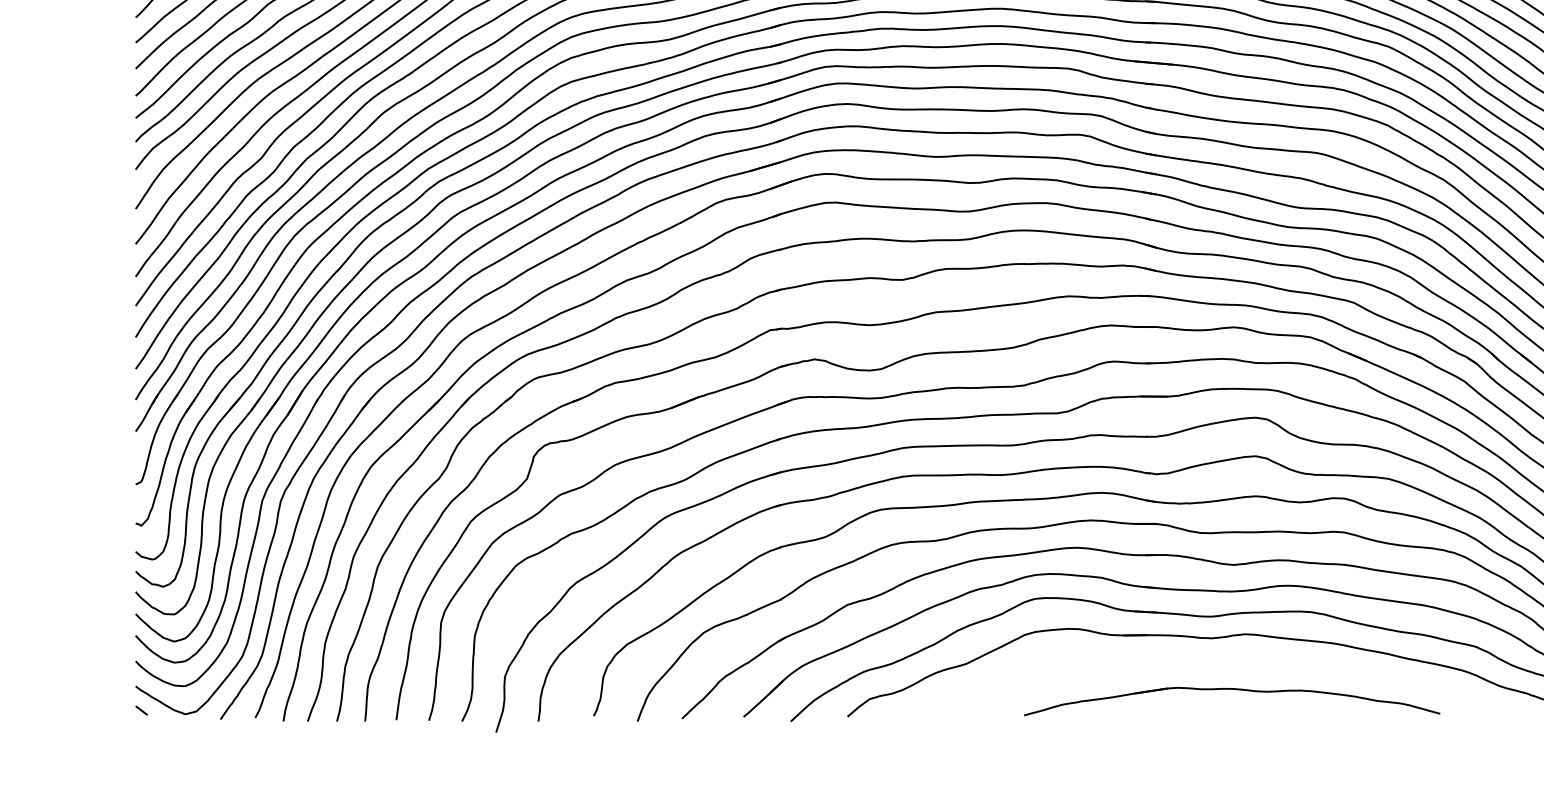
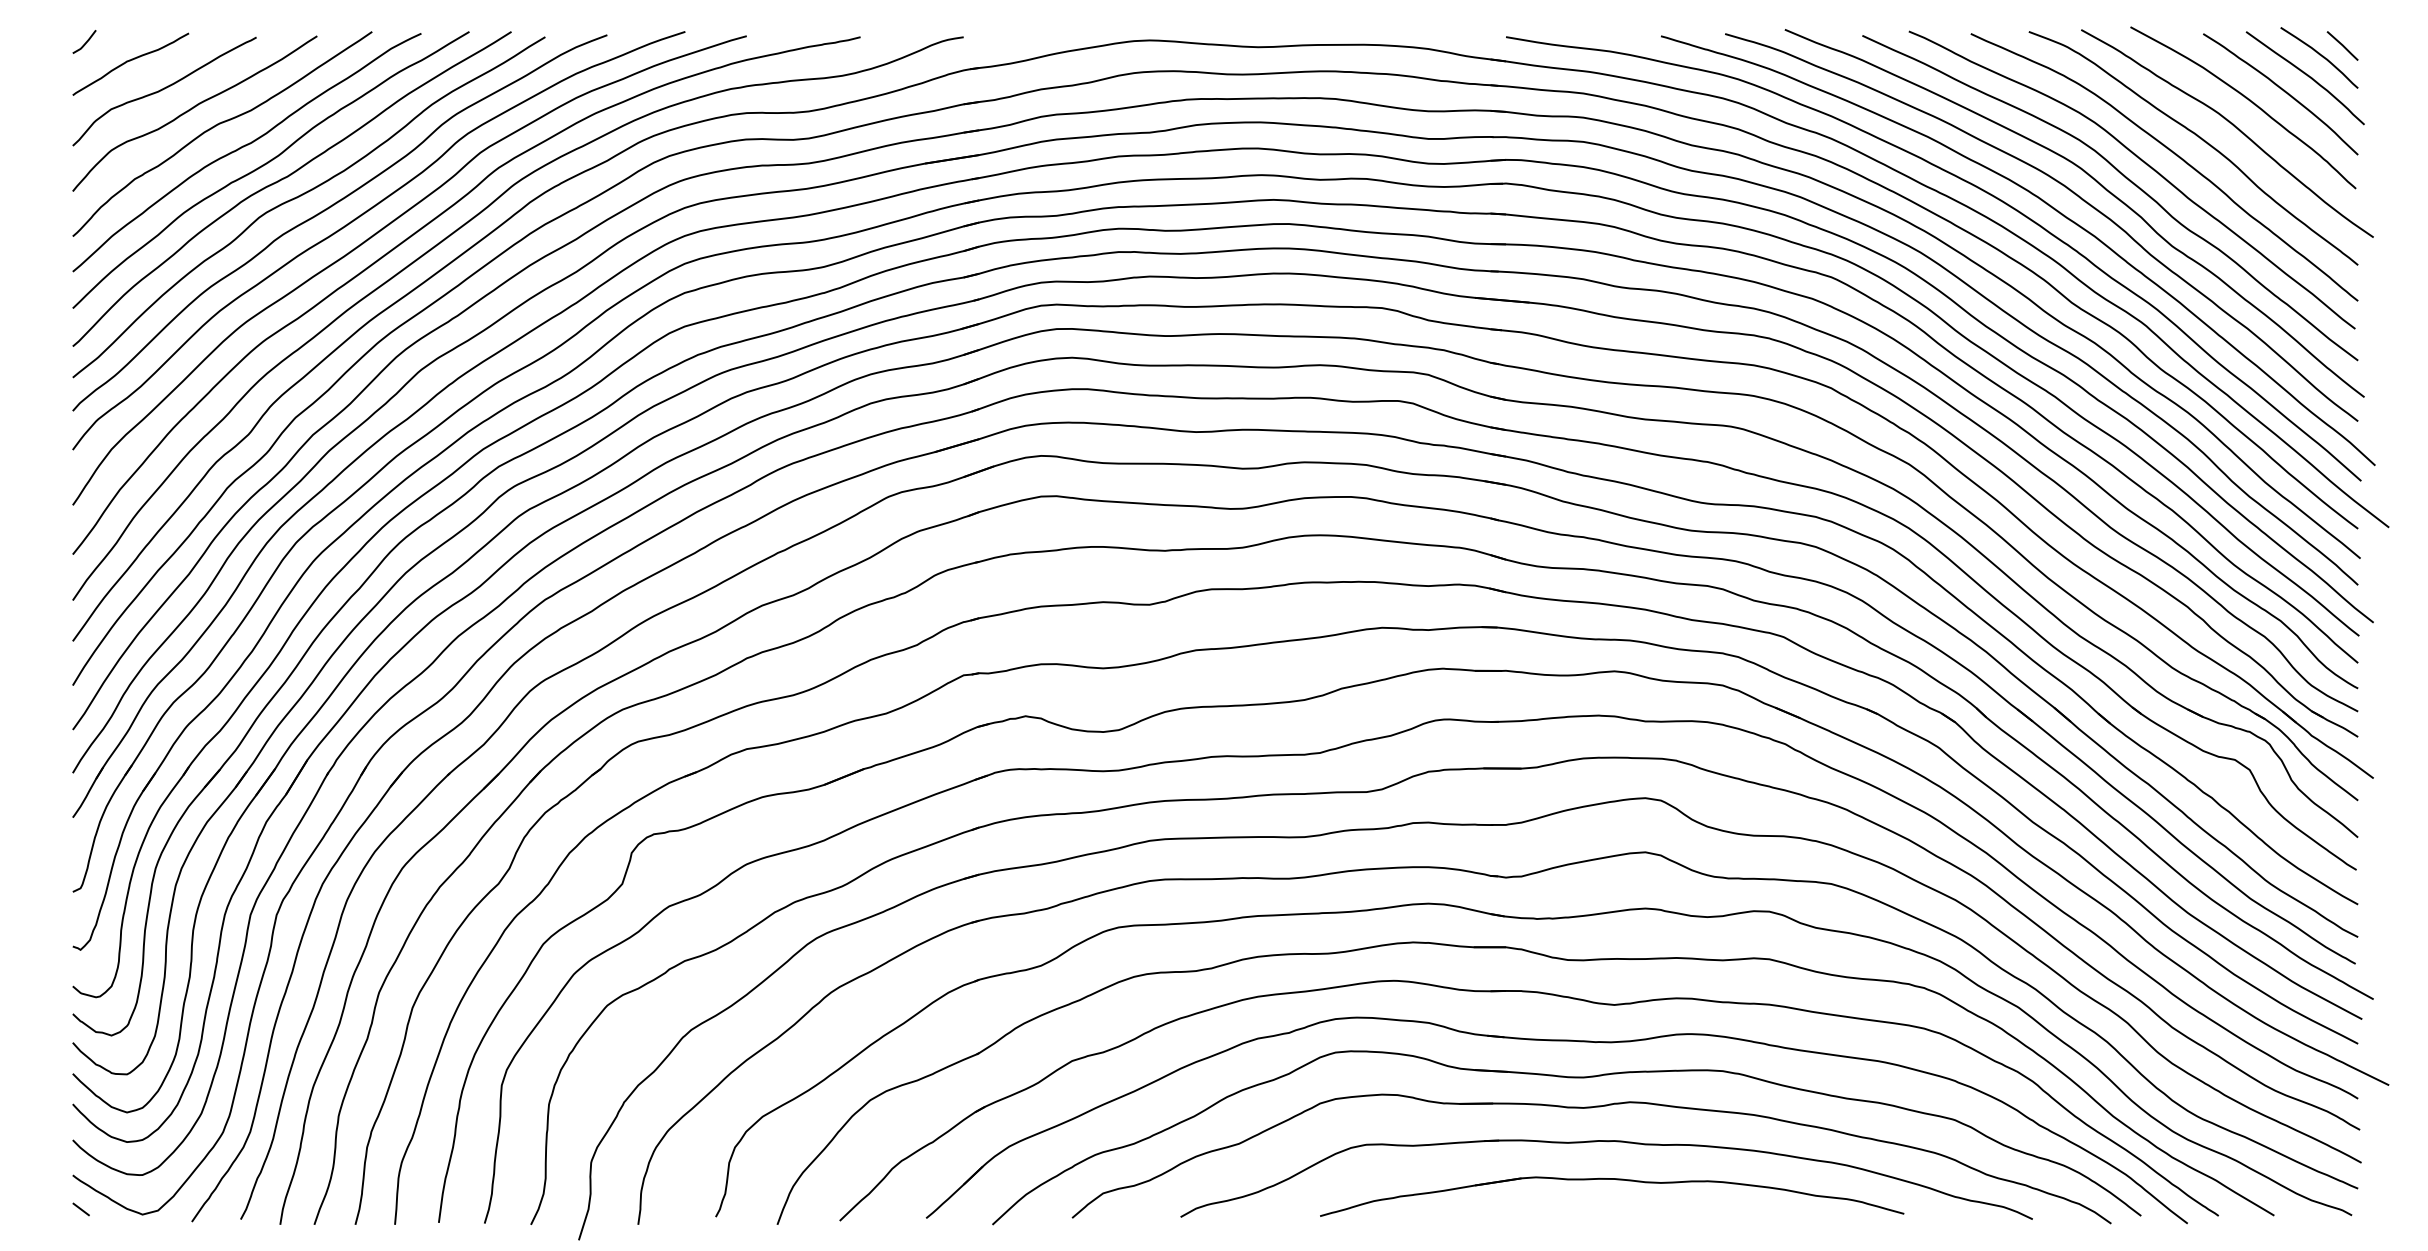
part: (1228, 662) -> (1607, 1142), added

